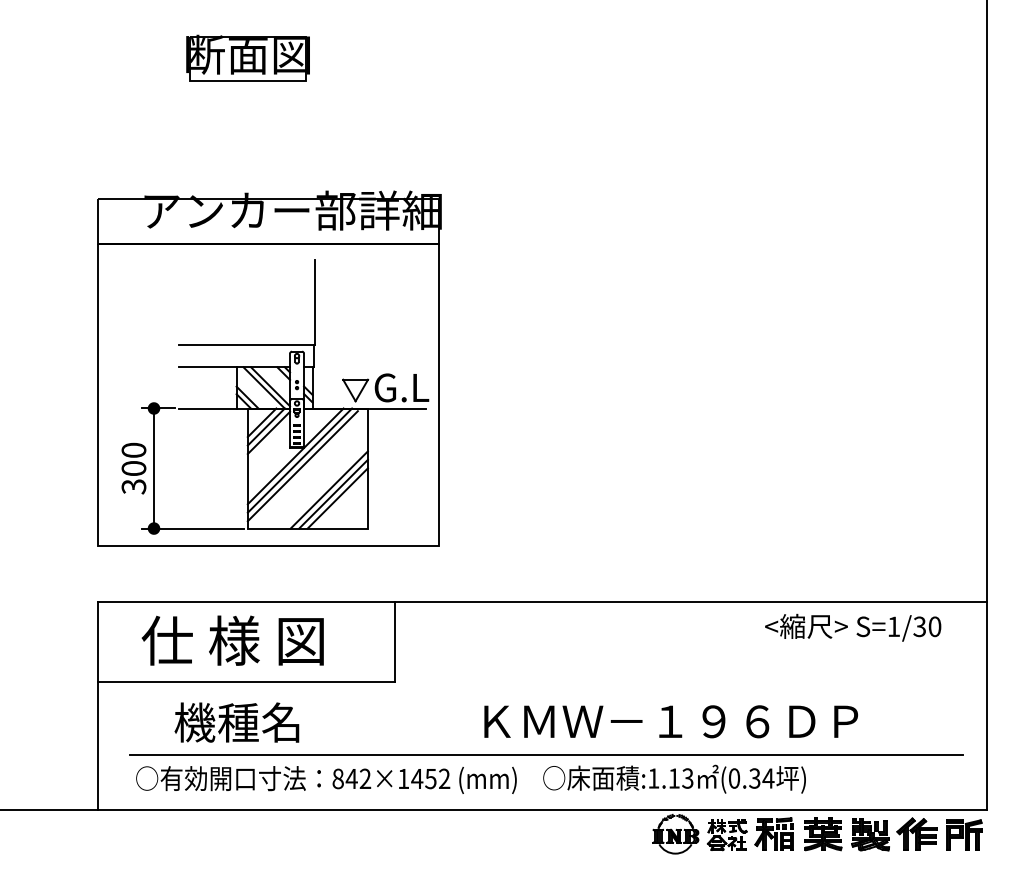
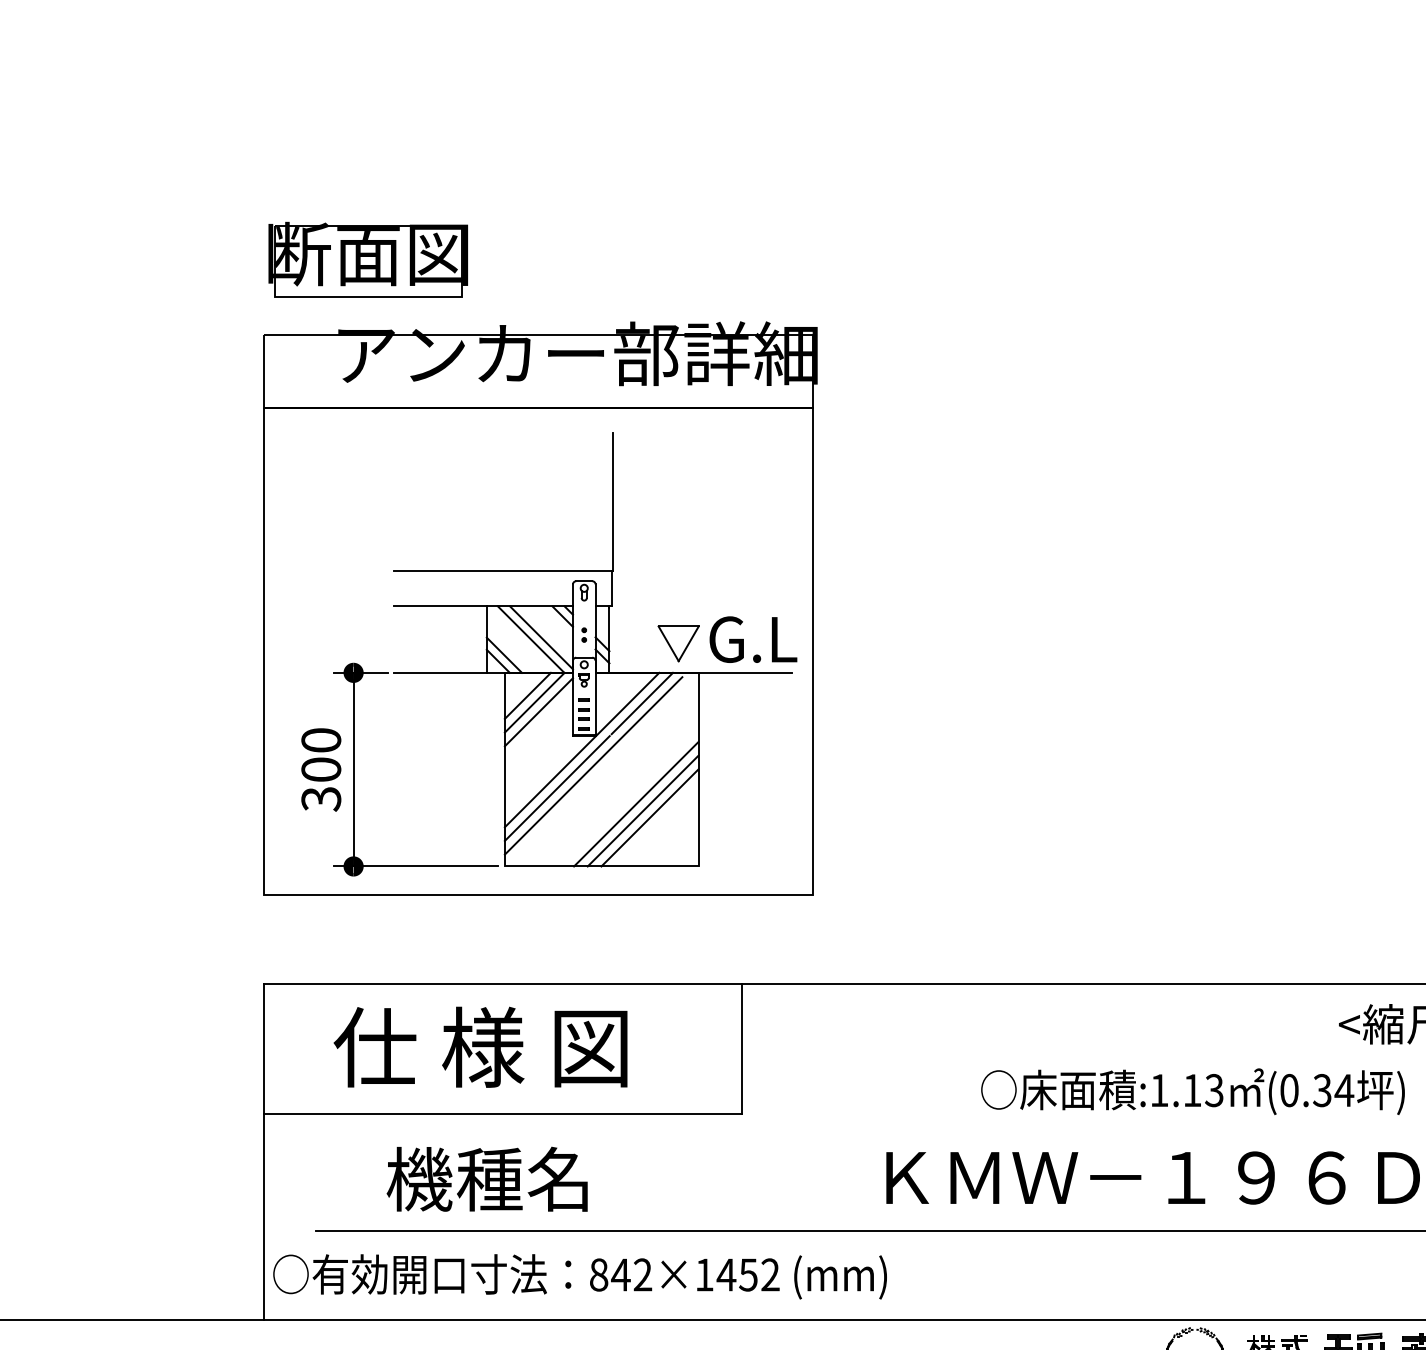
part: (247, 57) -> (367, 258), moved
text: (674, 778) -> (1192, 1090), moved
text: (326, 779) -> (580, 1275), moved

